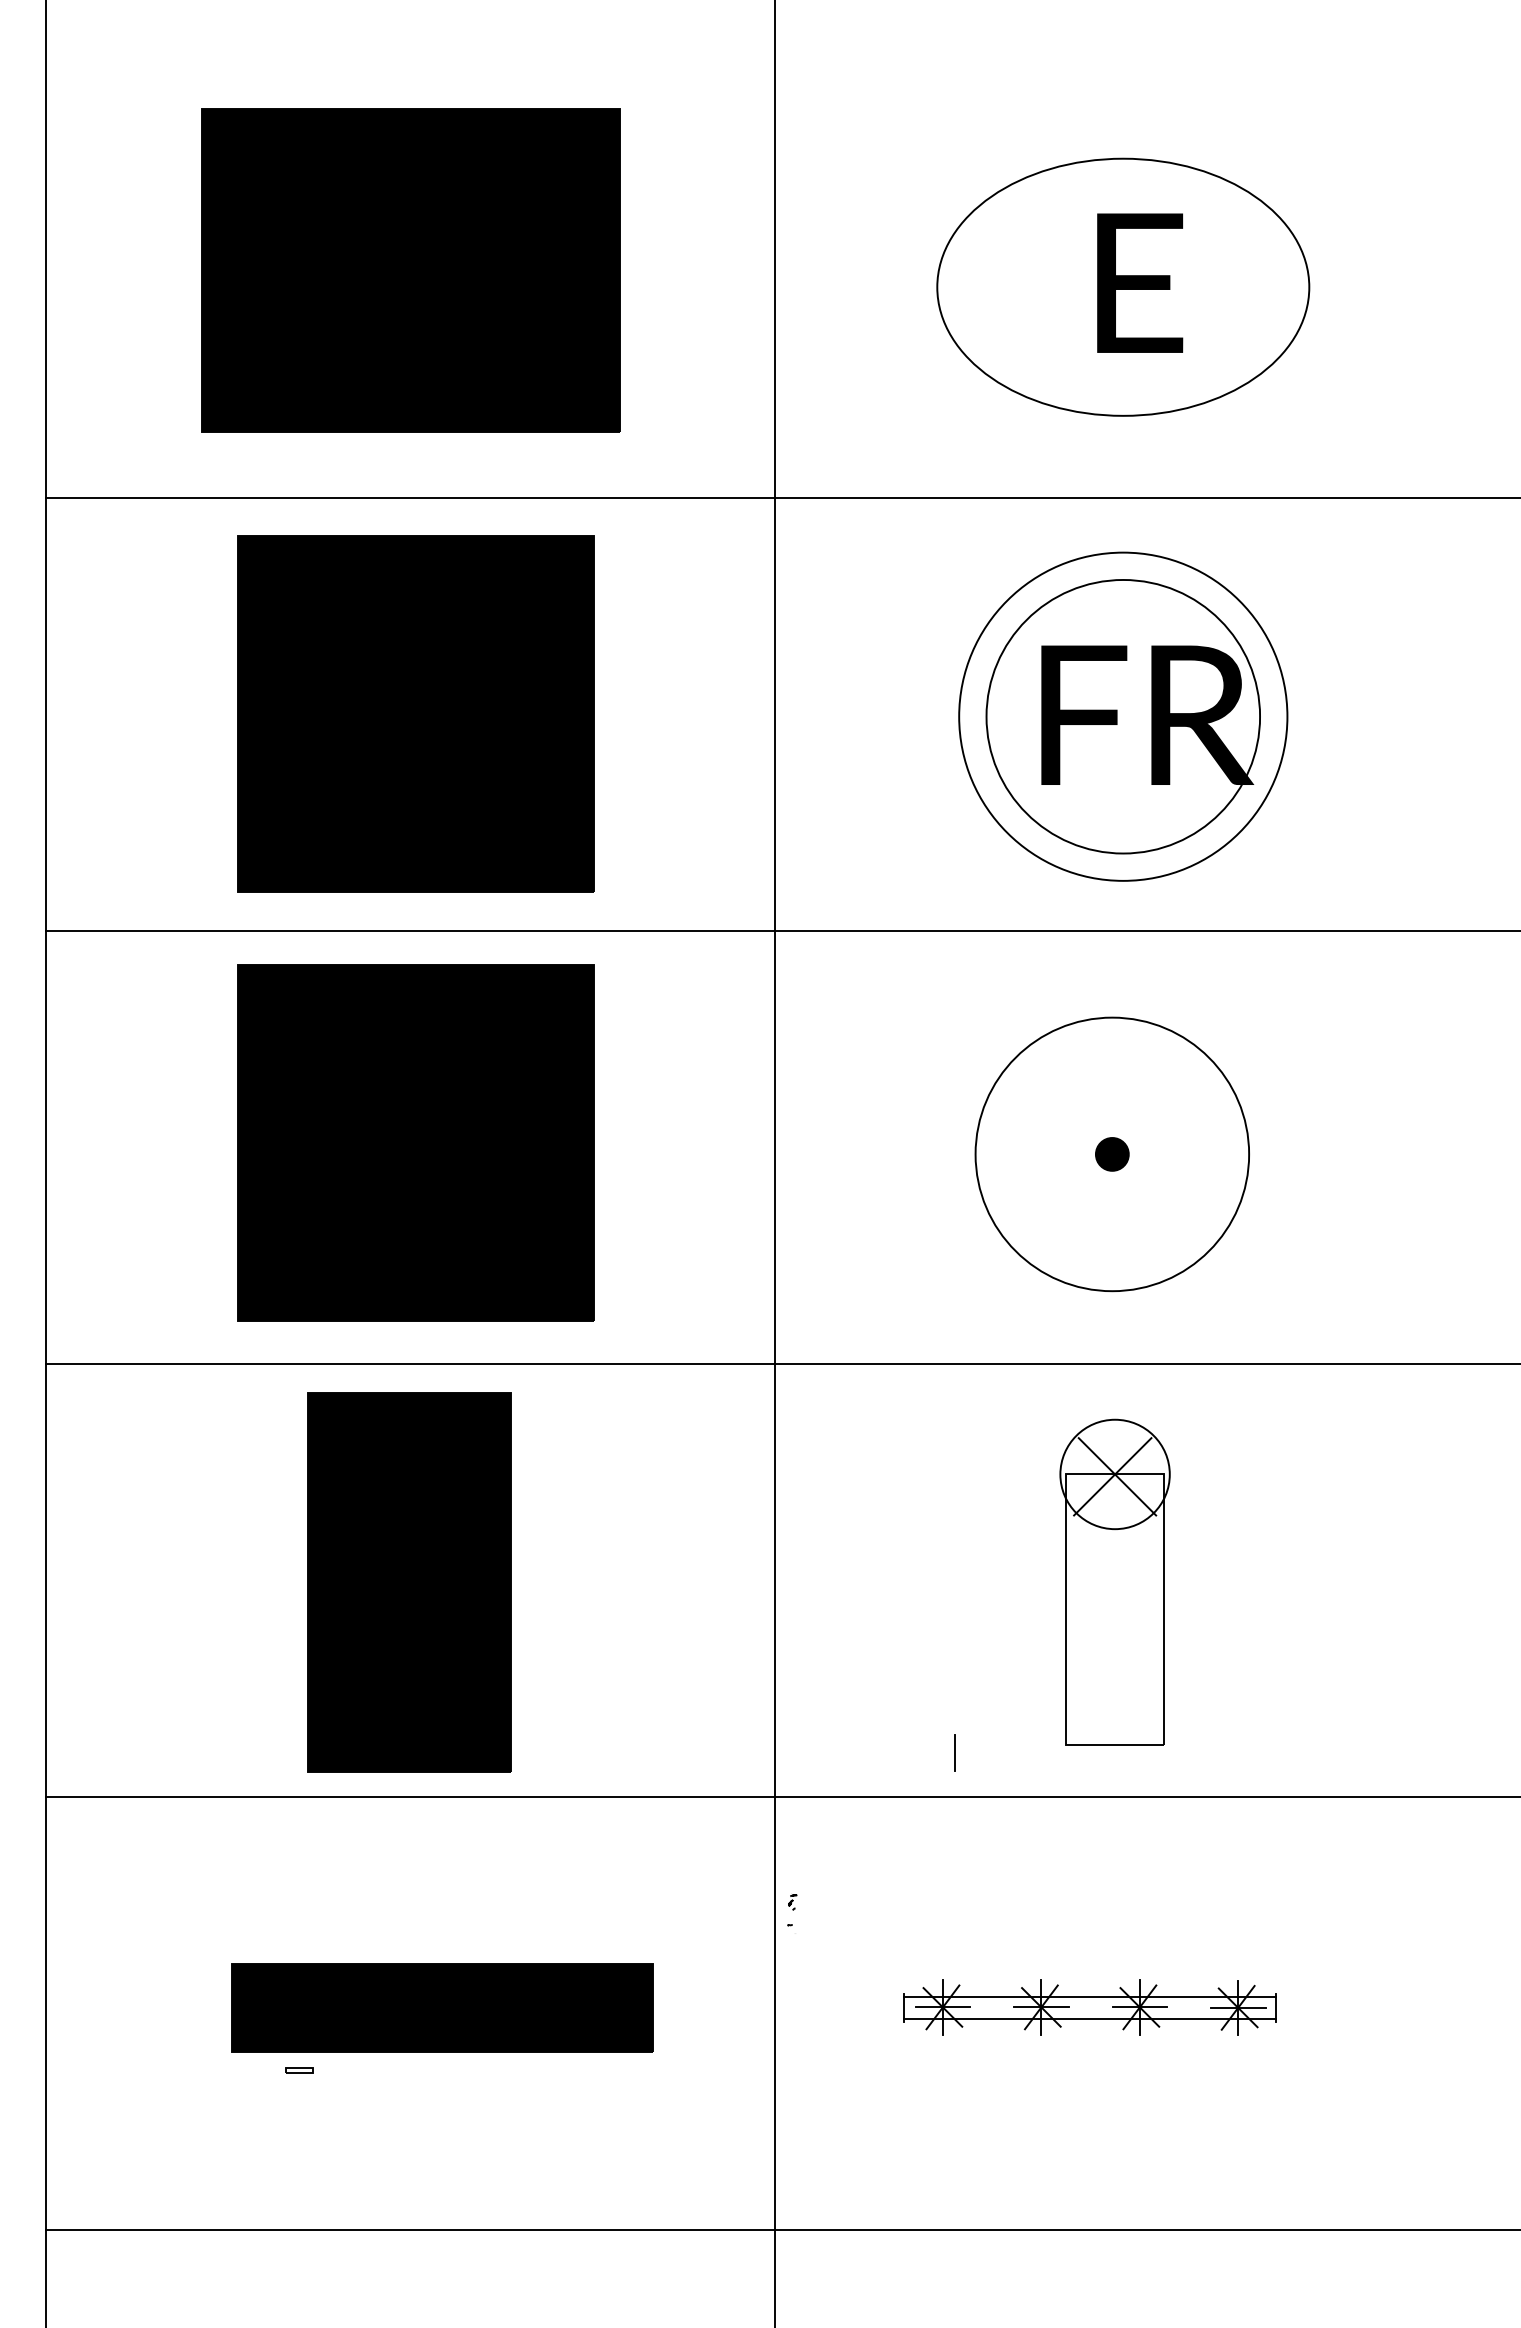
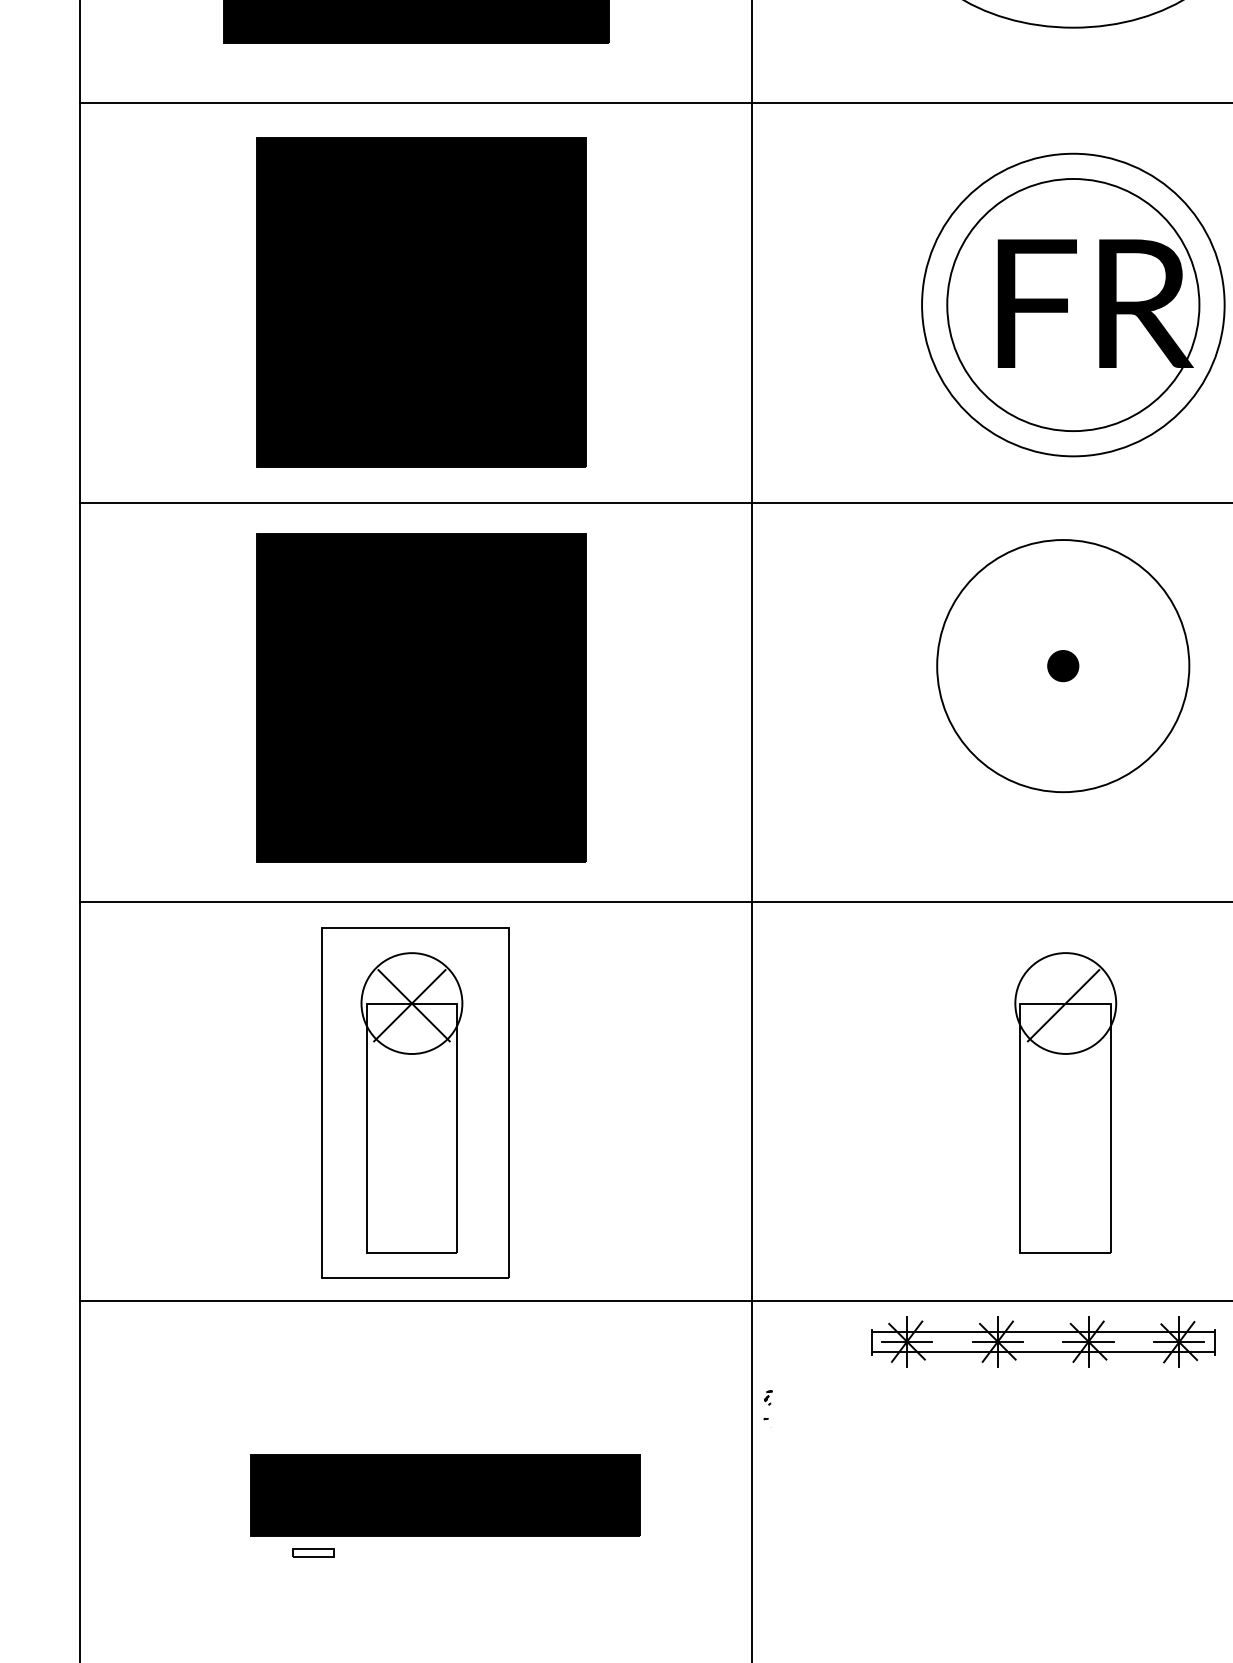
part: (1111, 1154) -> (1062, 666), moved
line: (1117, 1476) -> (1067, 1005), removed
fill: (409, 1582) -> (415, 1103), removed
fill: (405, 1609) -> (411, 1127), removed
line: (954, 1752) -> (917, 1259), removed
part: (1089, 2007) -> (1042, 1341), moved
part: (299, 2070) -> (313, 1552), size x1.6

